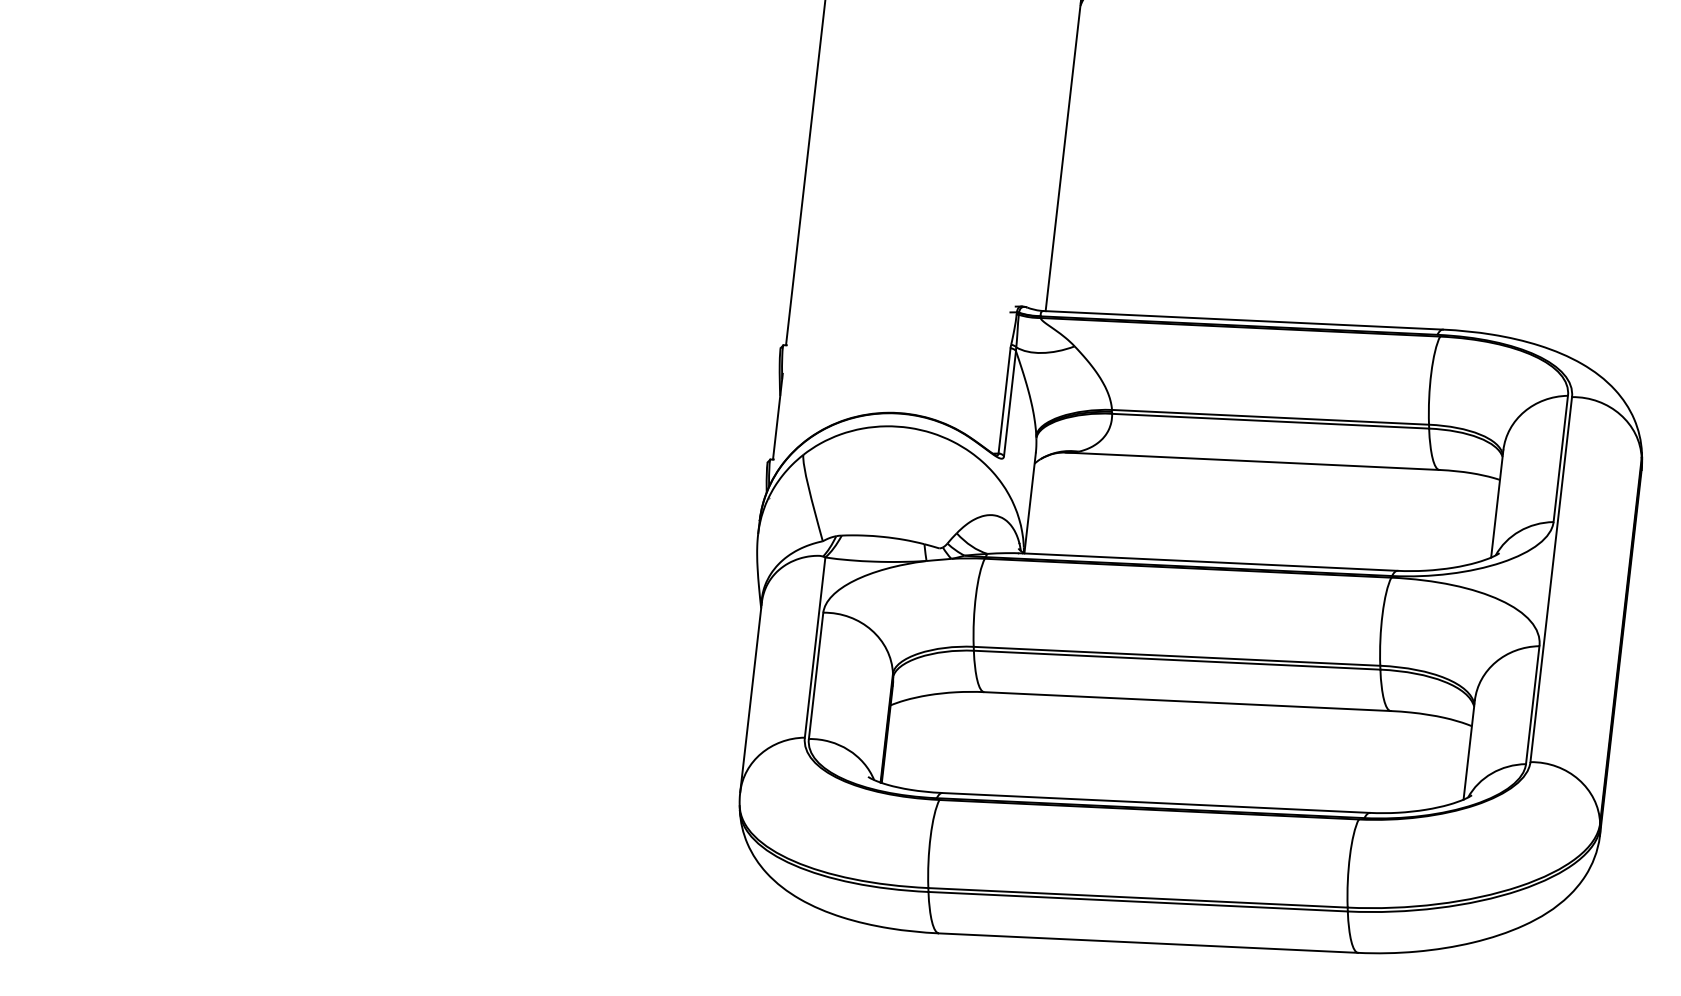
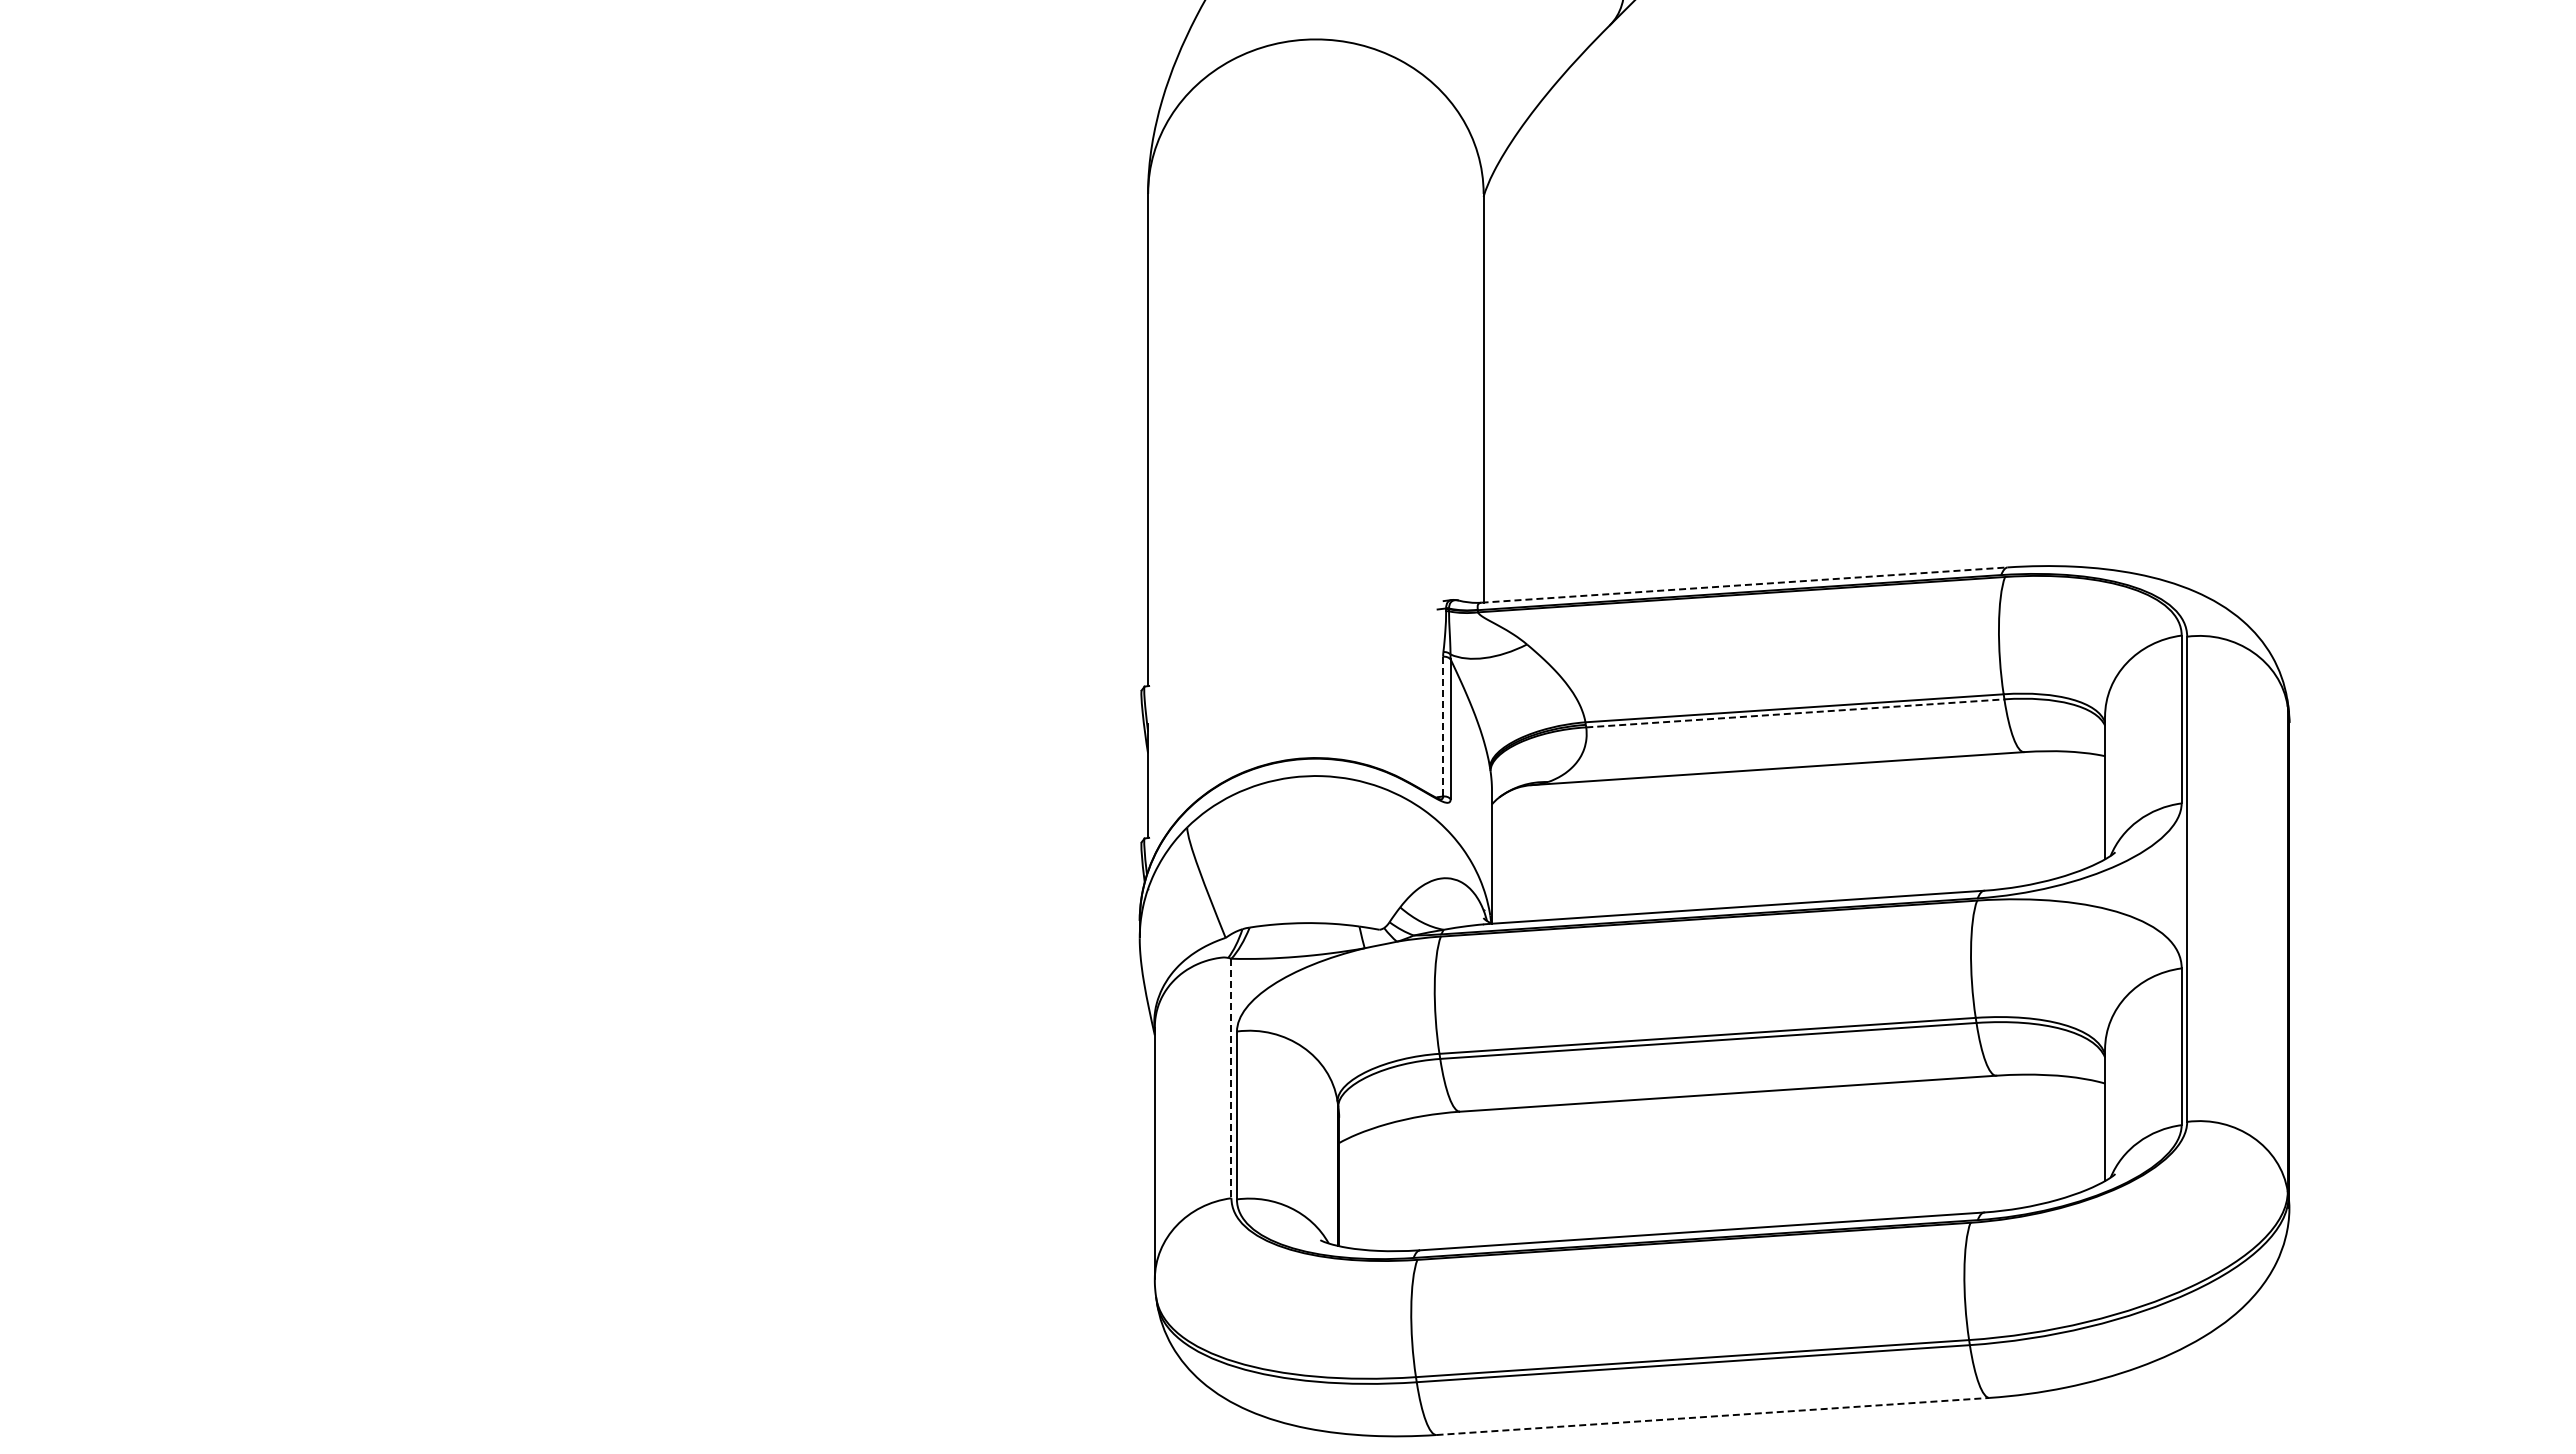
line: (1243, 320) -> (1744, 585), solid -> dashed
line: (1004, 400) -> (1443, 726), solid -> dashed
line: (1270, 421) -> (1795, 713), solid -> dashed
line: (815, 647) -> (1231, 1078), solid -> dashed
line: (1148, 943) -> (1713, 1416), solid -> dashed

